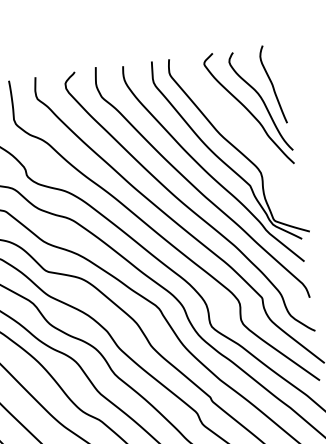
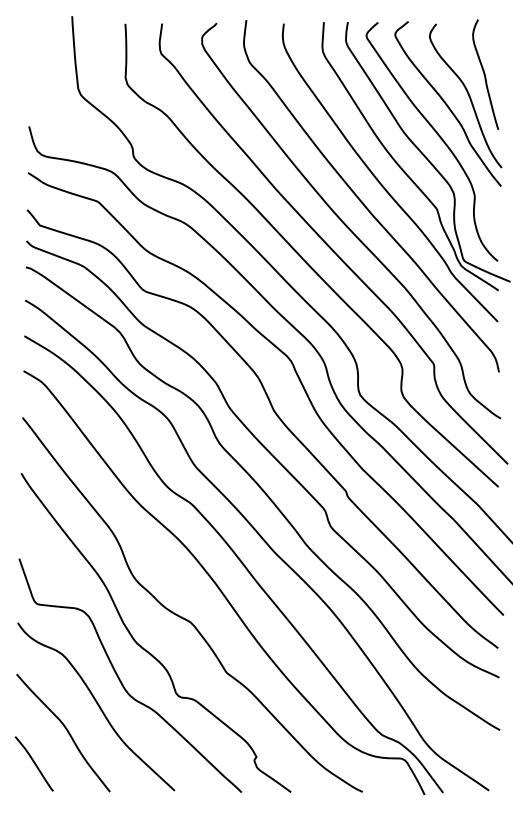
curve: (243, 132) -> (437, 135), added

